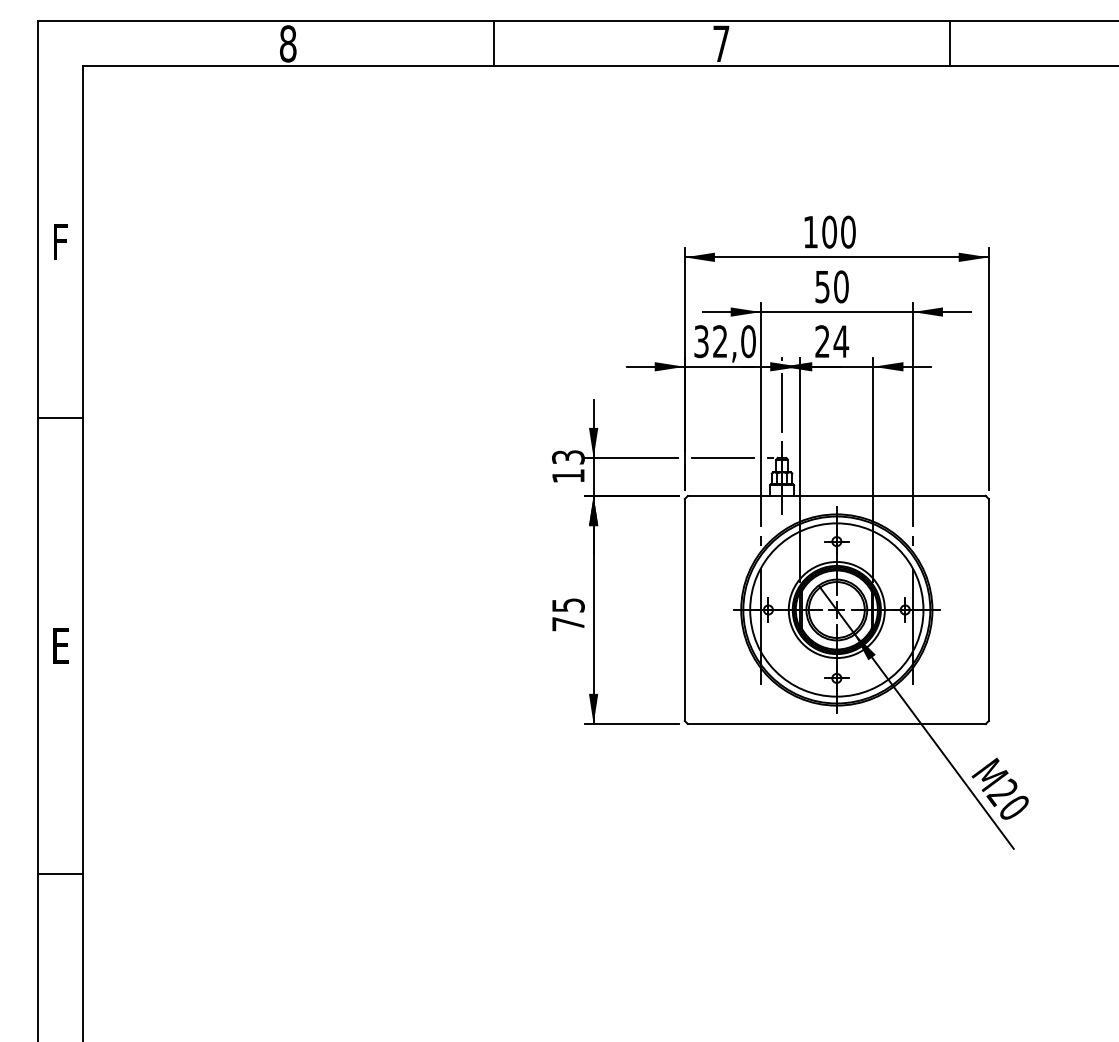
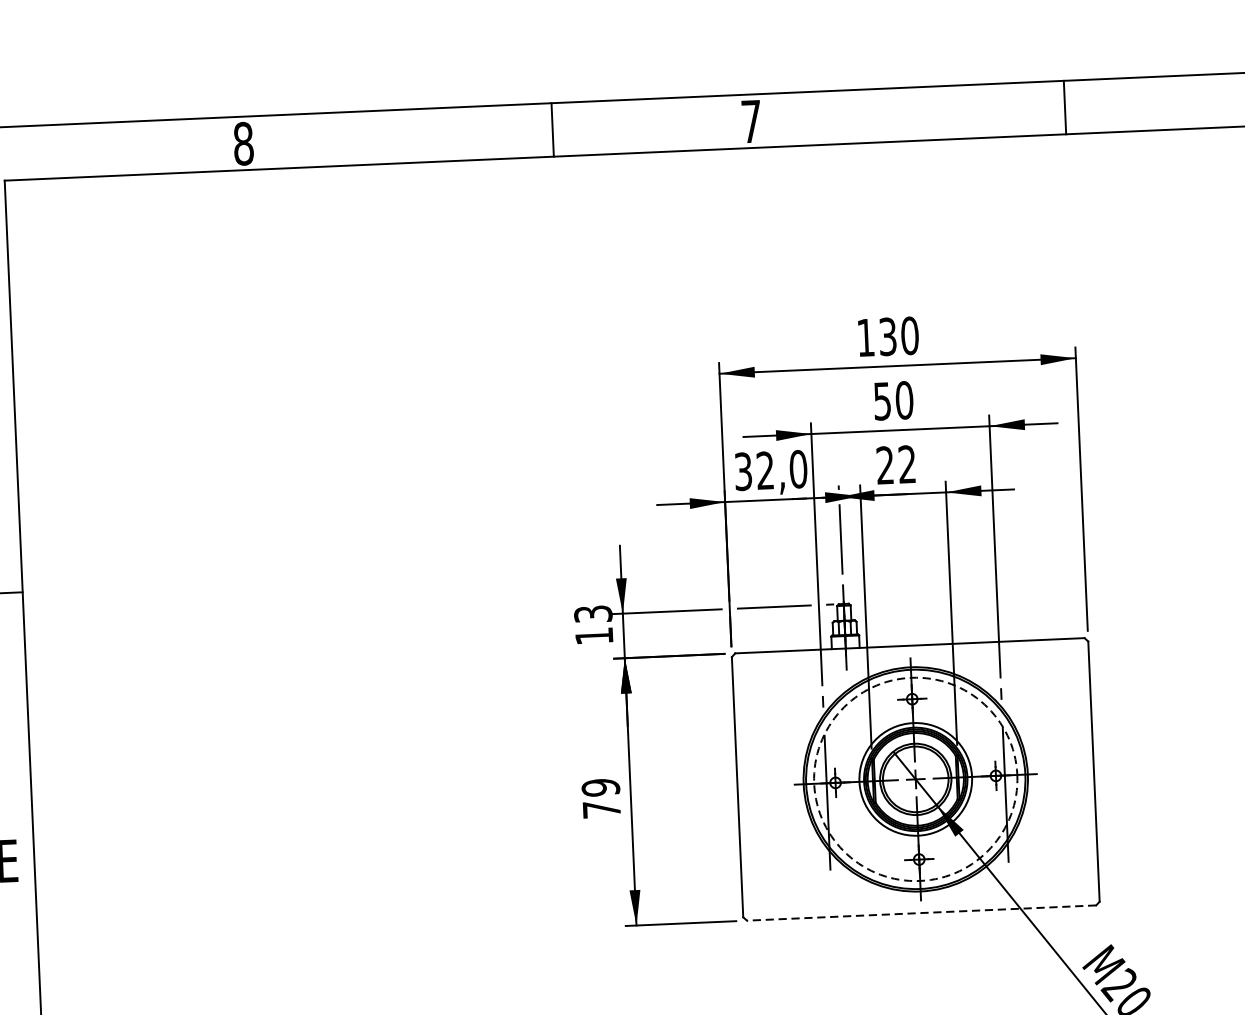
line: (493, 43) -> (552, 129), moved
line: (949, 43) -> (1064, 107), moved
text: (829, 231) -> (887, 336), 100 -> 130
text: (841, 341) -> (907, 464), 24 -> 22
text: (568, 605) -> (600, 787), 75 -> 79
circle: (836, 609) -> (915, 778), solid -> dashed
line: (836, 724) -> (921, 913), solid -> dashed

